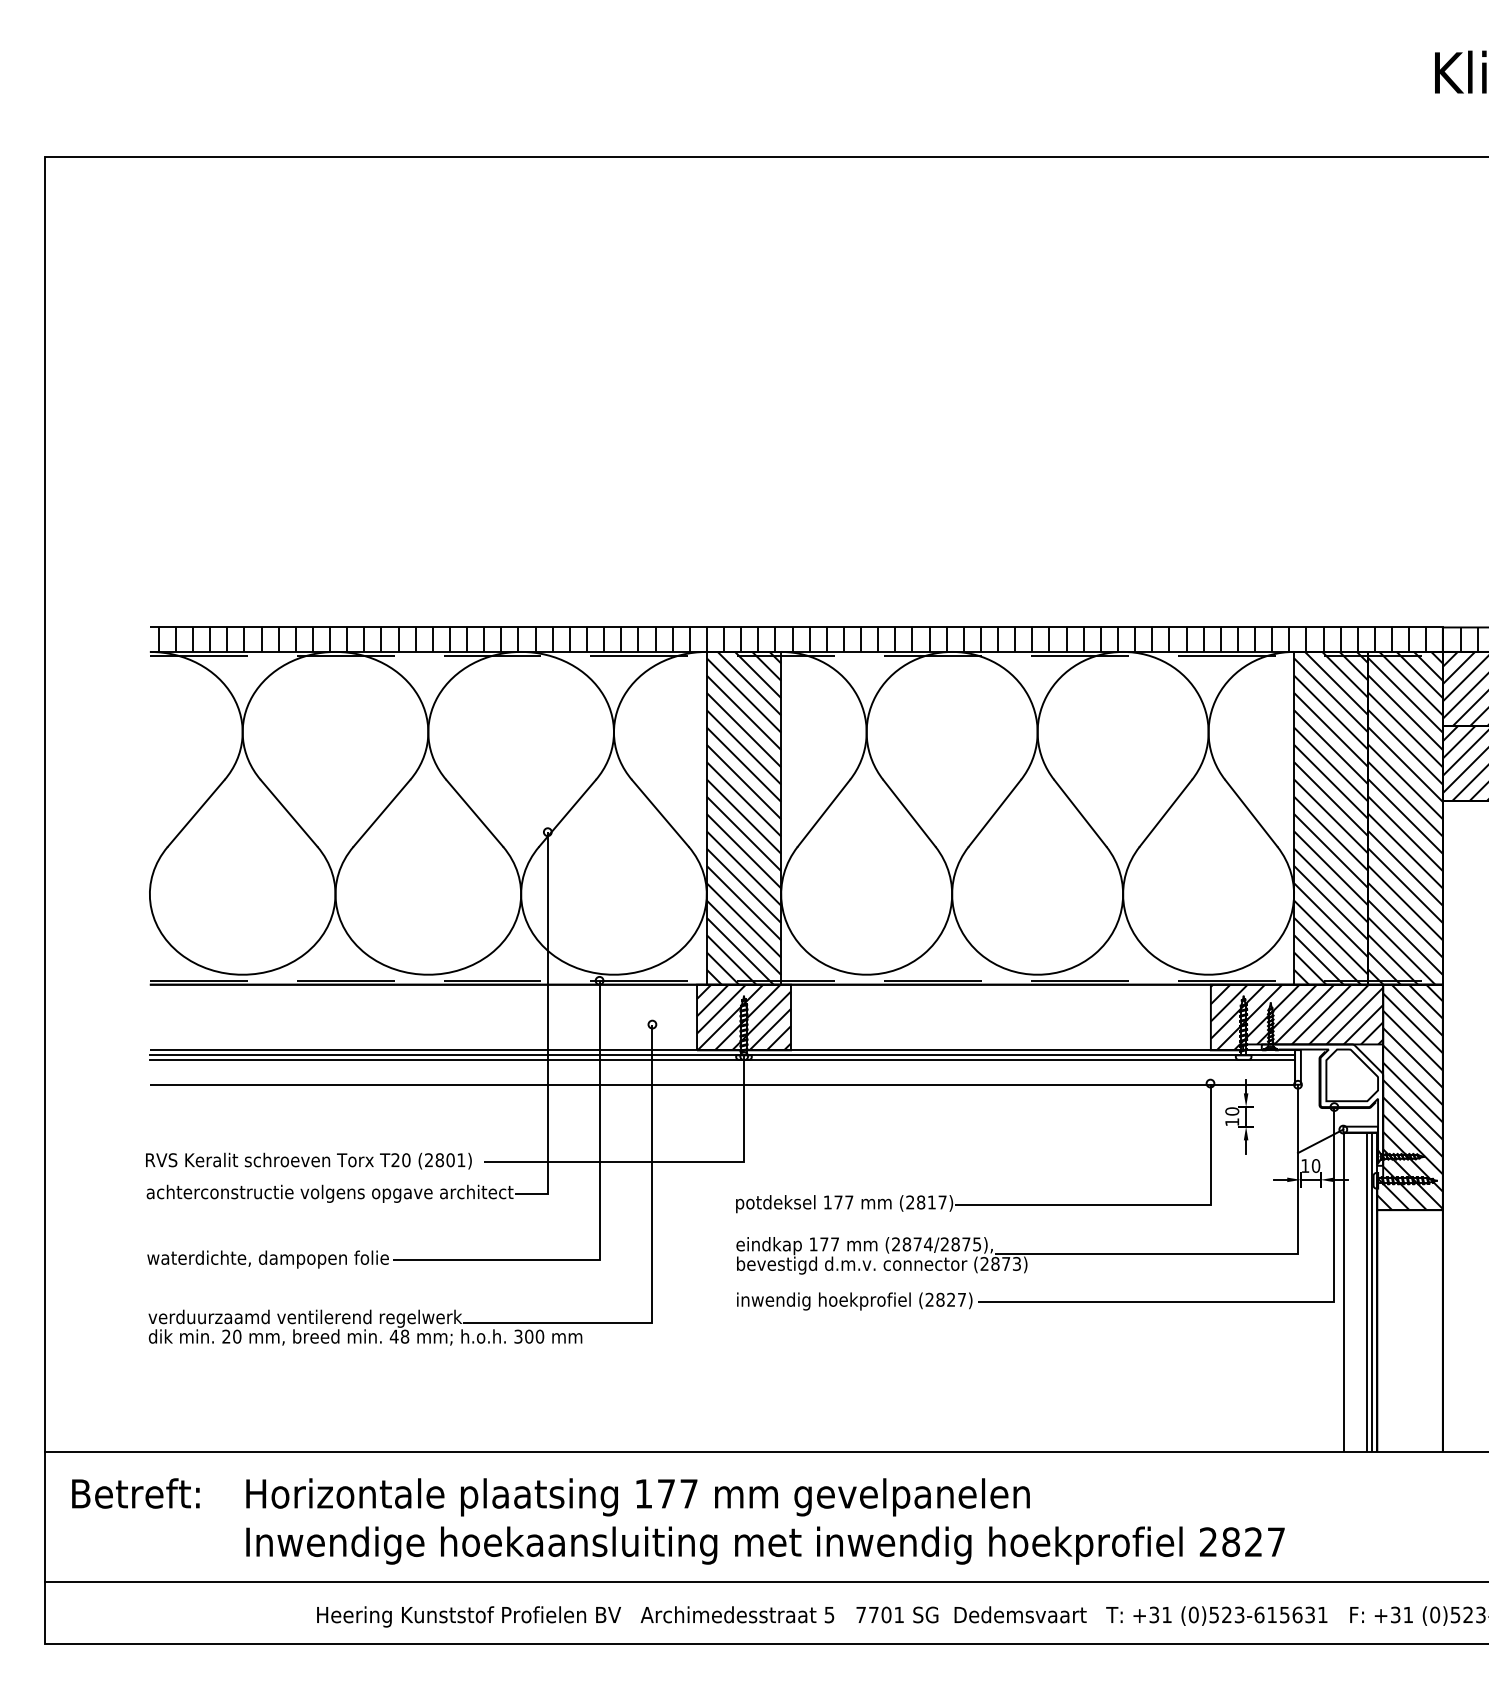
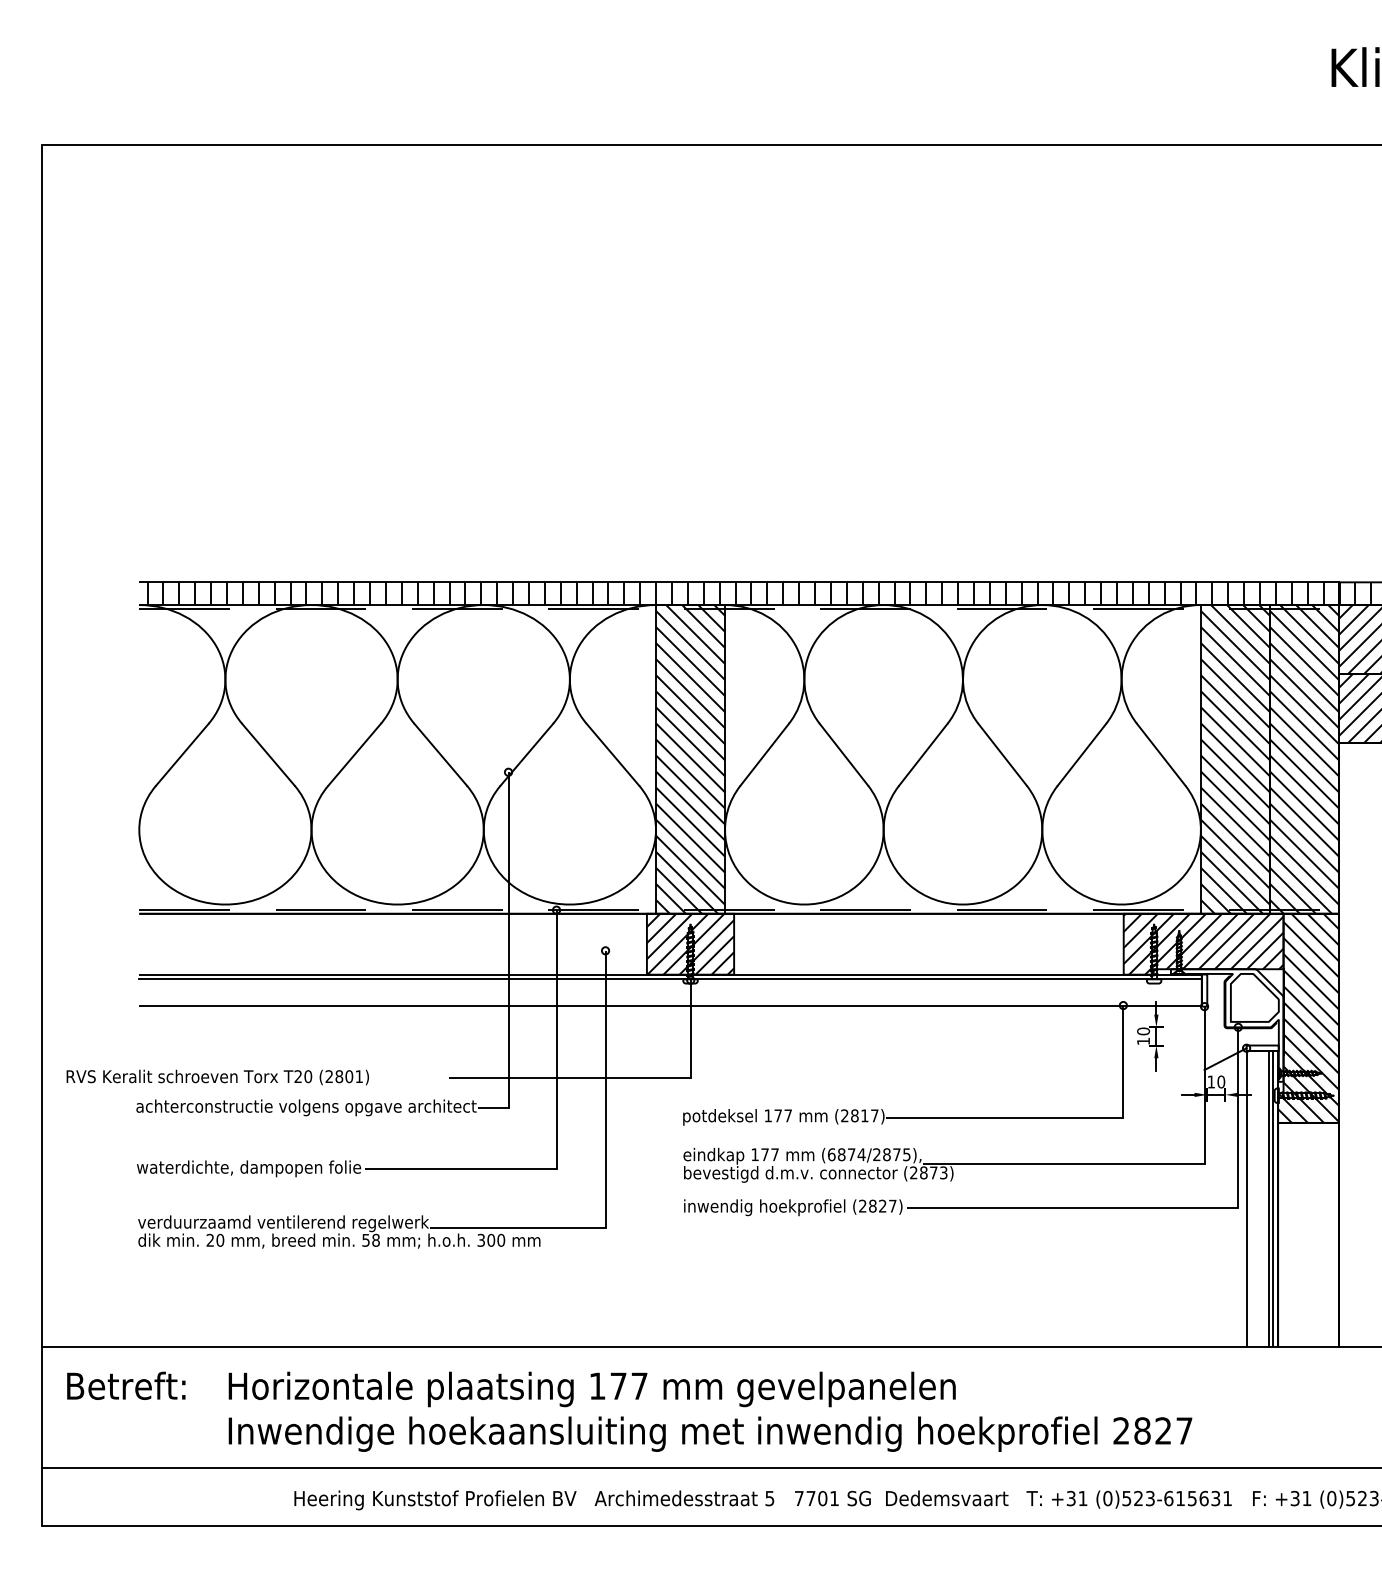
line: (722, 1059) -> (670, 983), removed
text: (308, 1161) -> (217, 1077), moved
text: (895, 1244) -> (831, 1154), (2874/2875), -> (6874/2875),
text: (393, 1336) -> (365, 1240), 48 -> 58

